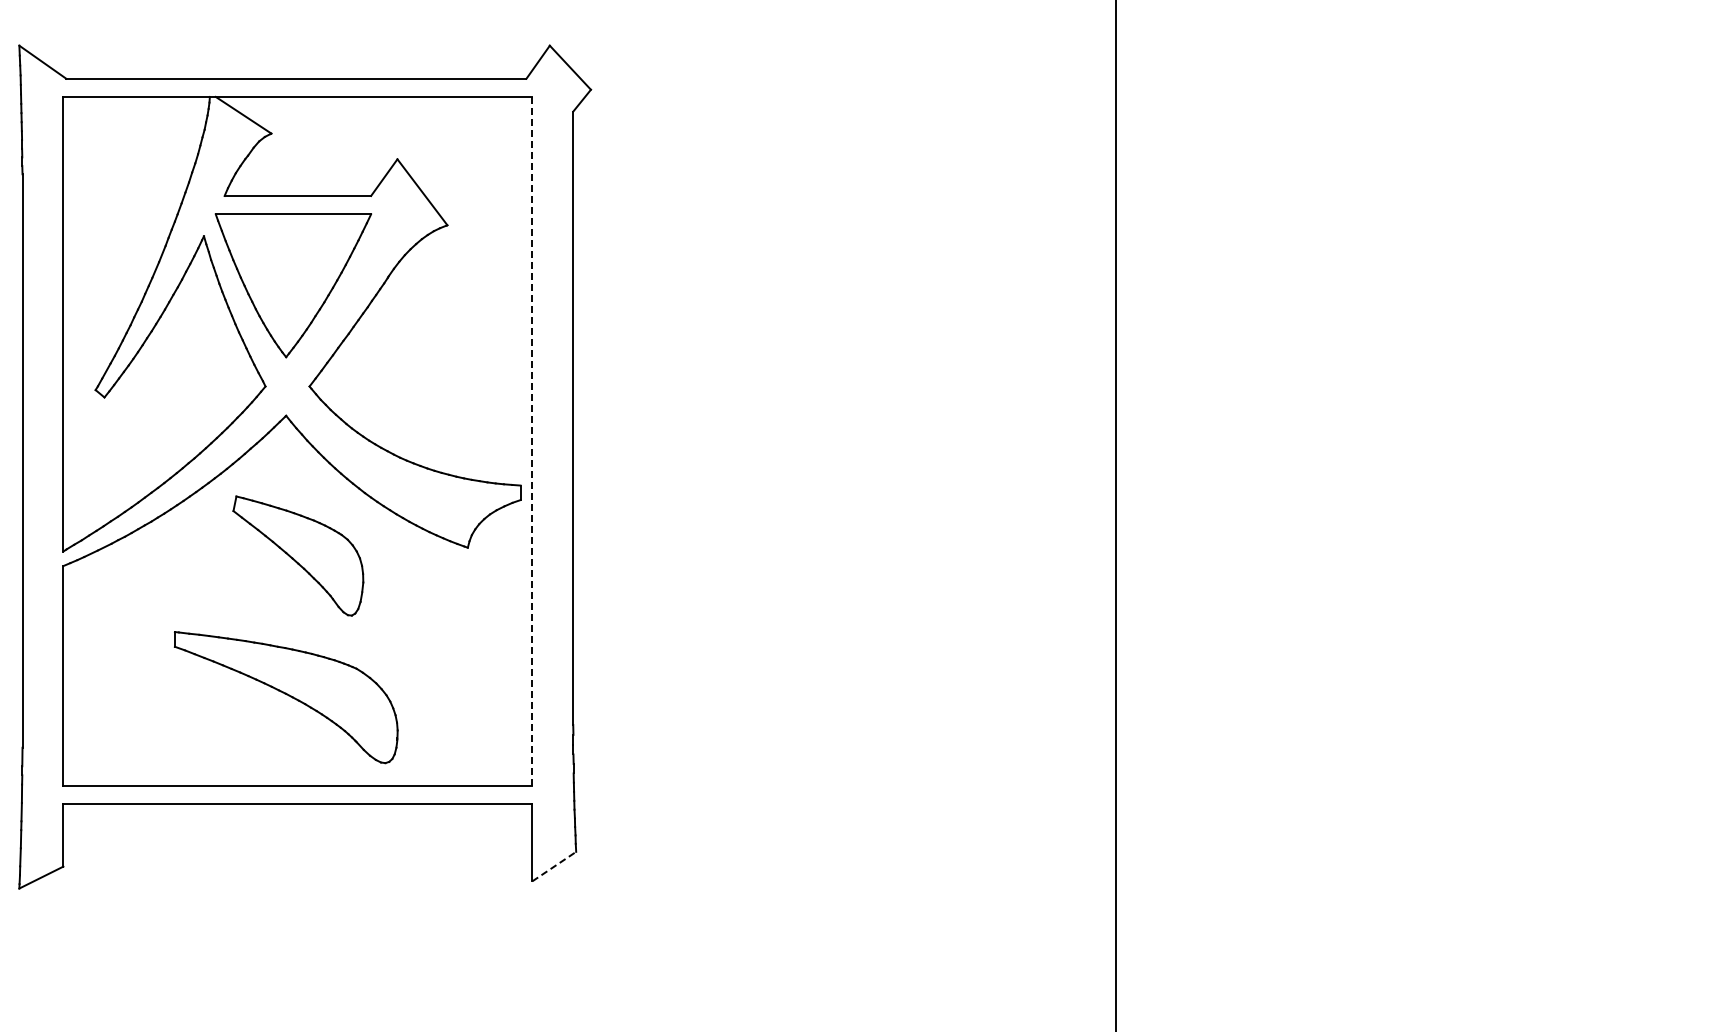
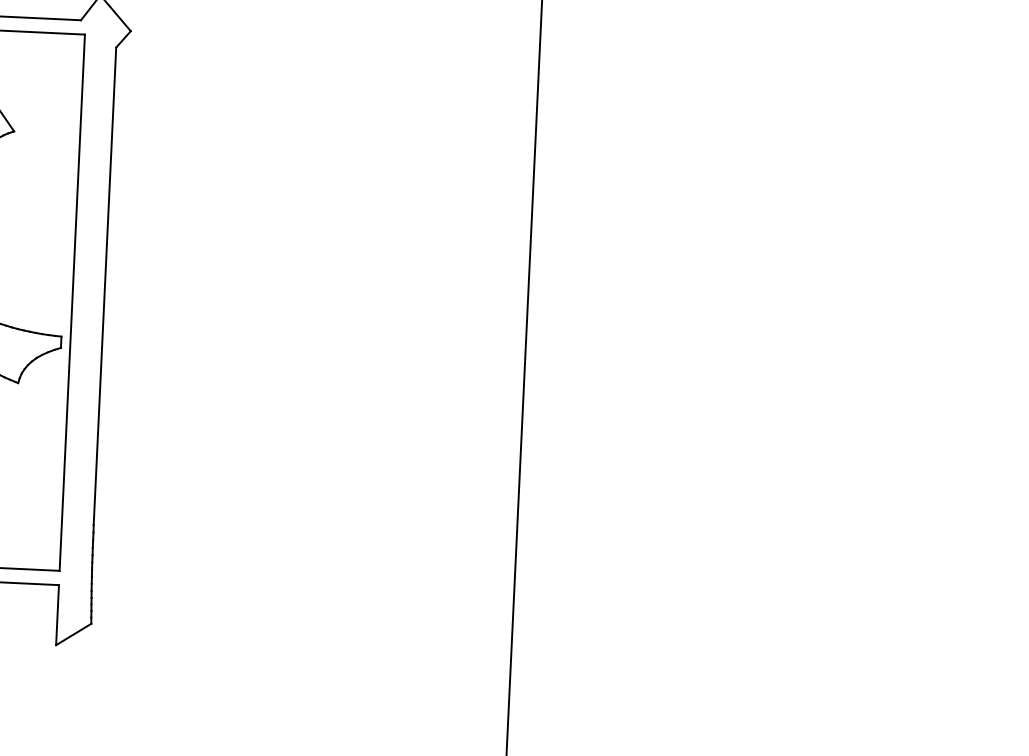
line: (532, 441) -> (72, 302), dashed -> solid
line: (554, 866) -> (73, 634), dashed -> solid

